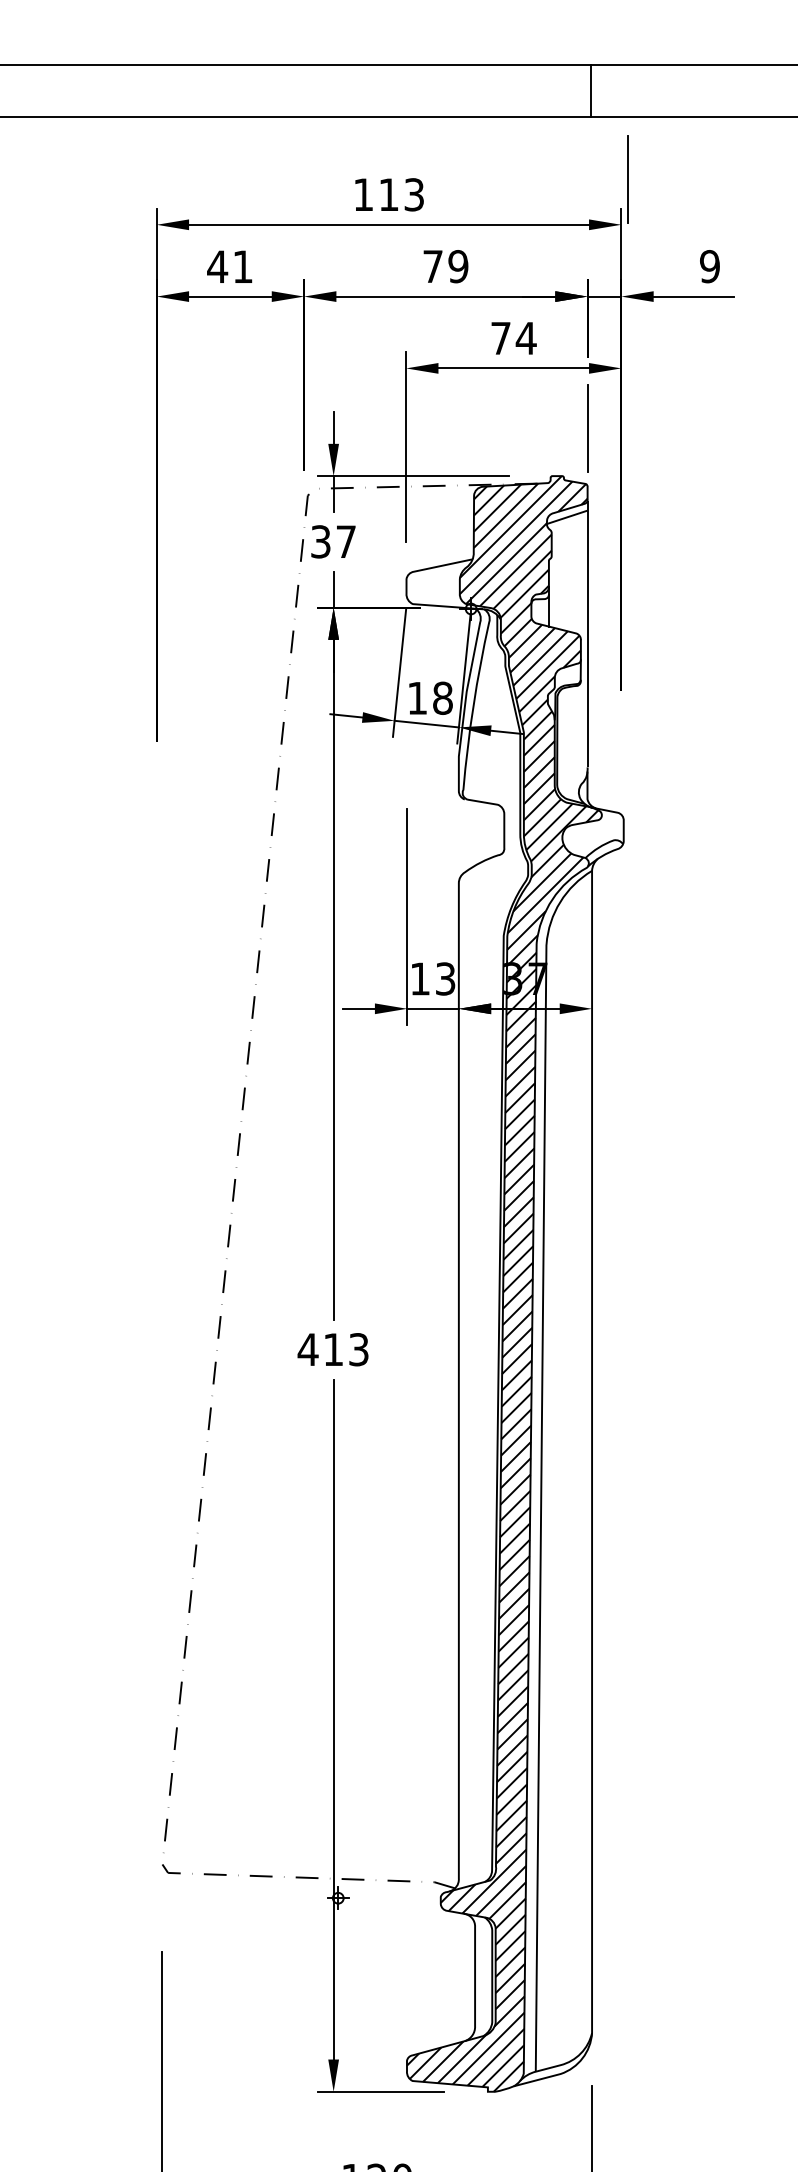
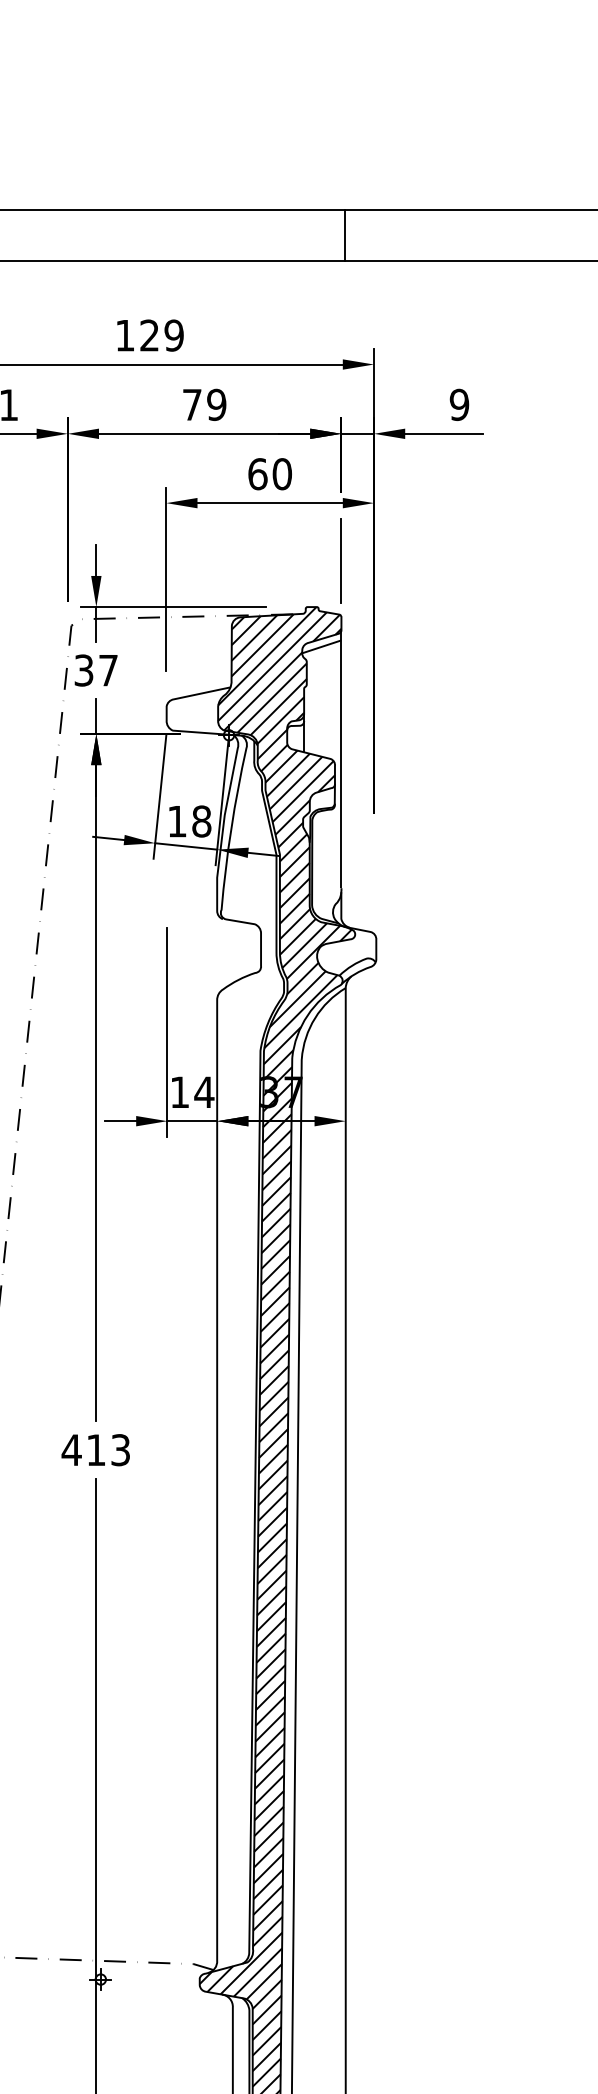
line: (627, 179) -> (379, 320), removed
text: (401, 194) -> (161, 335), 113 -> 129
text: (513, 338) -> (269, 474), 74 -> 60
text: (445, 978) -> (204, 1091), 13 -> 14

